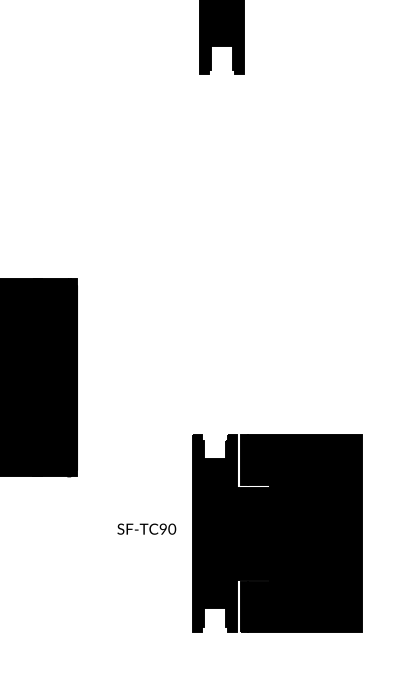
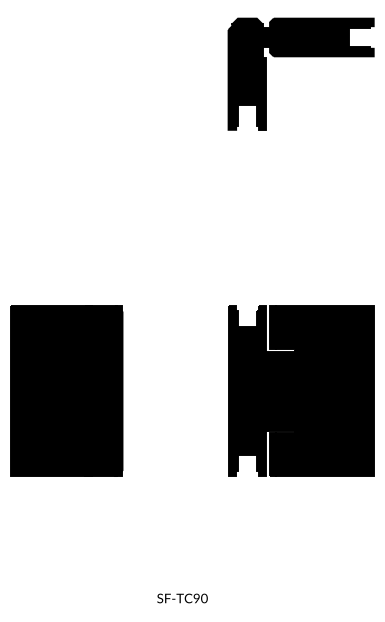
text: (146, 529) -> (182, 598), moved
part: (278, 532) -> (301, 390), moved

